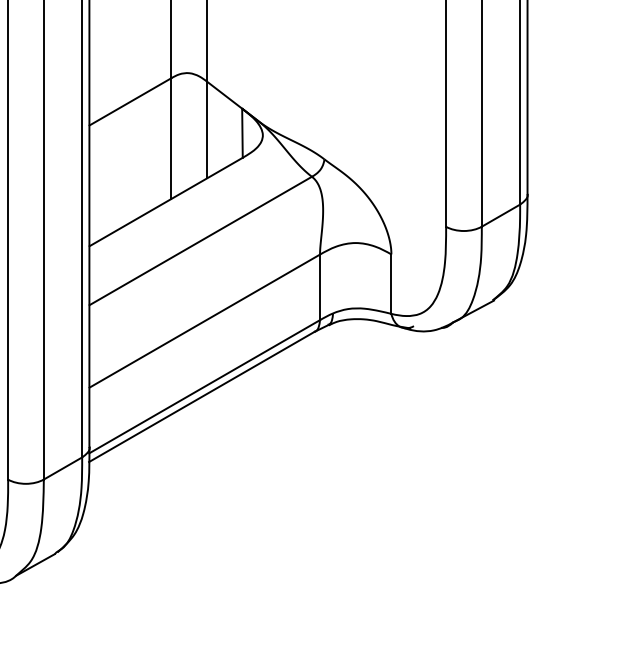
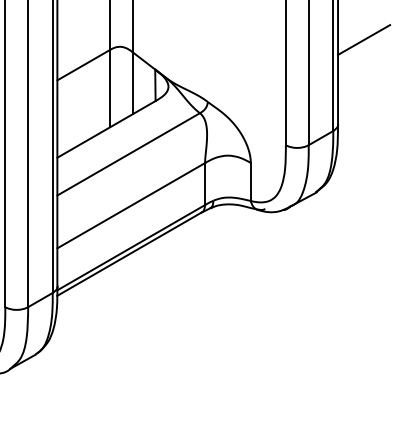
line: (568, 61) -> (364, 39), added

